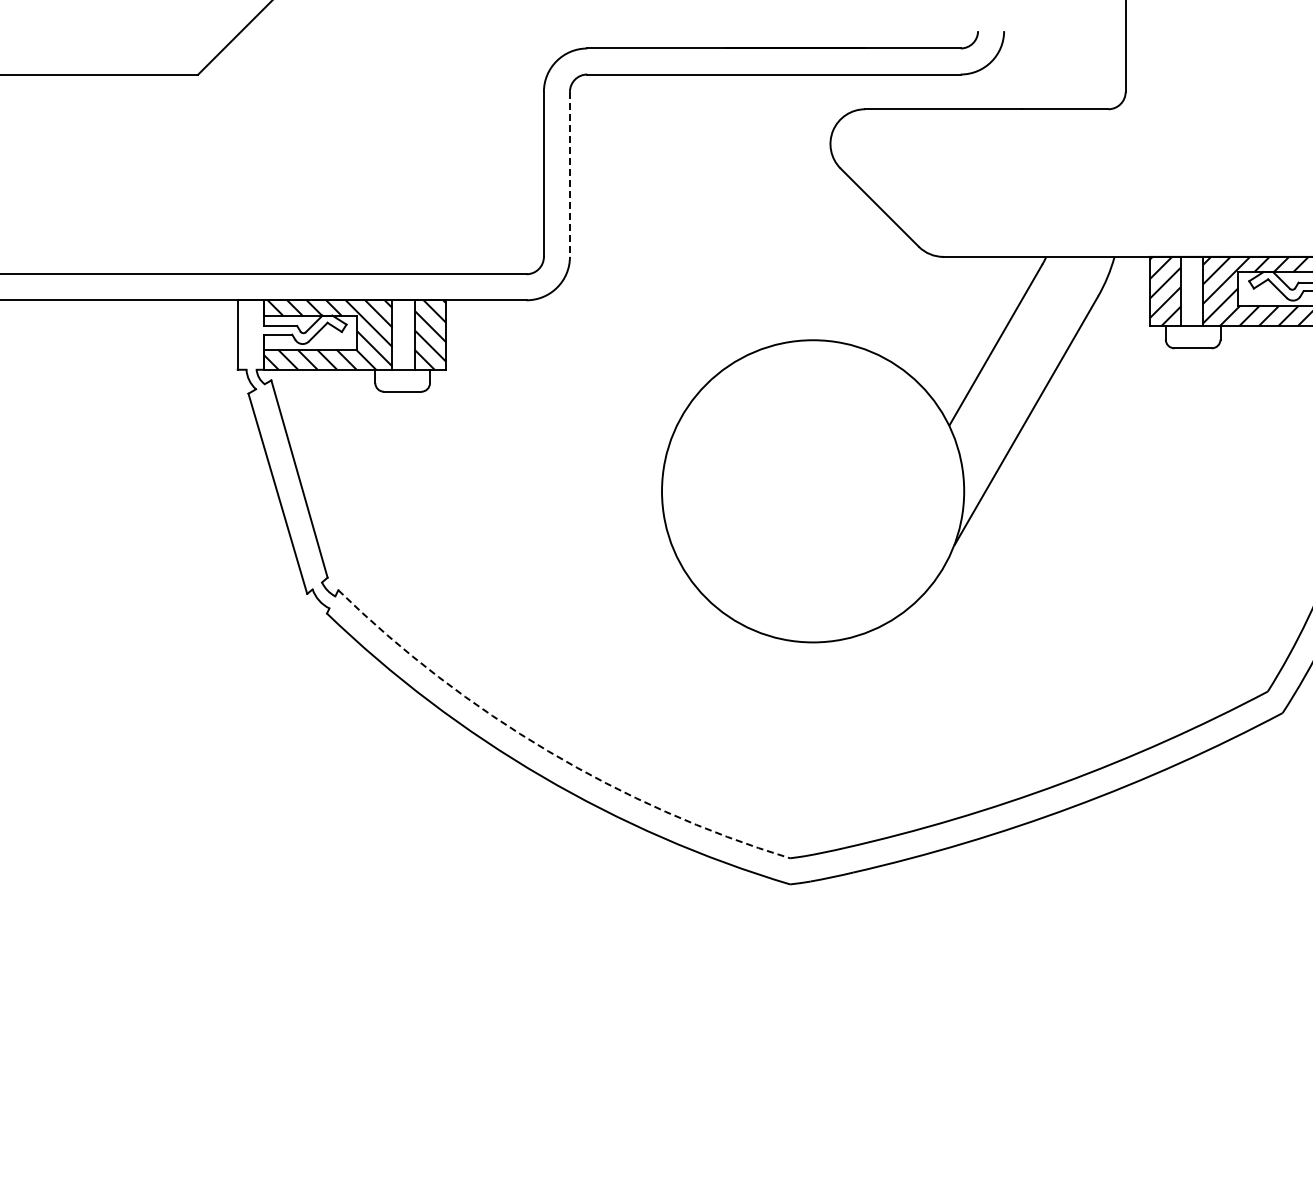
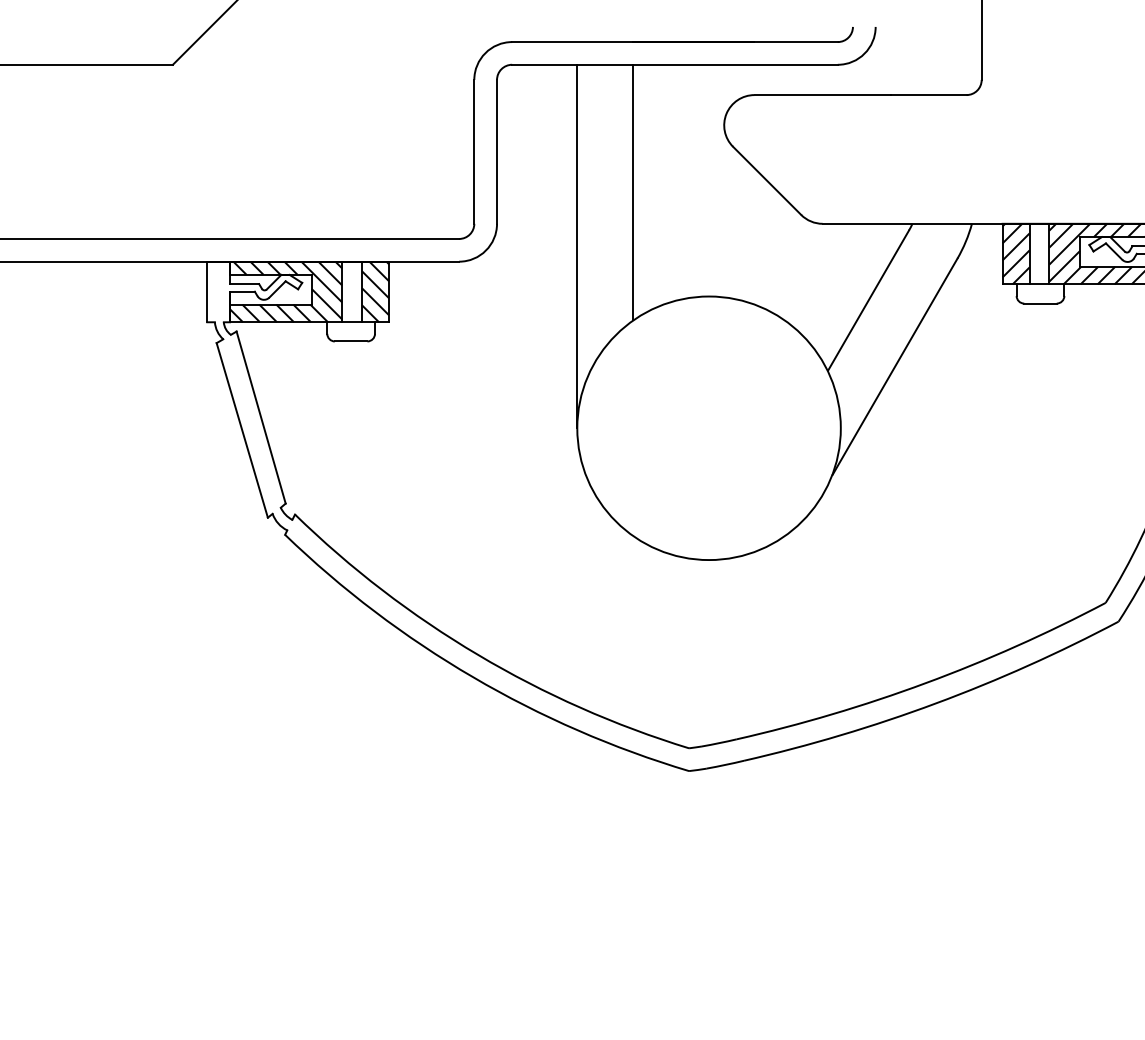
line: (569, 174) -> (496, 151), dashed -> solid
line: (726, 220) -> (633, 192), added
line: (662, 282) -> (577, 246), added
arc: (548, 751) -> (478, 655), dashed -> solid

